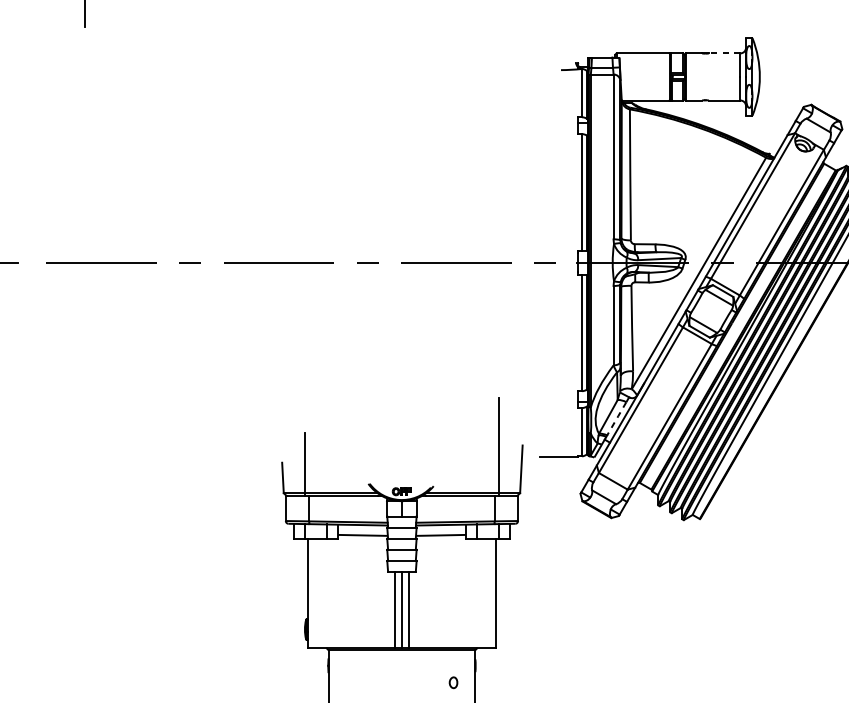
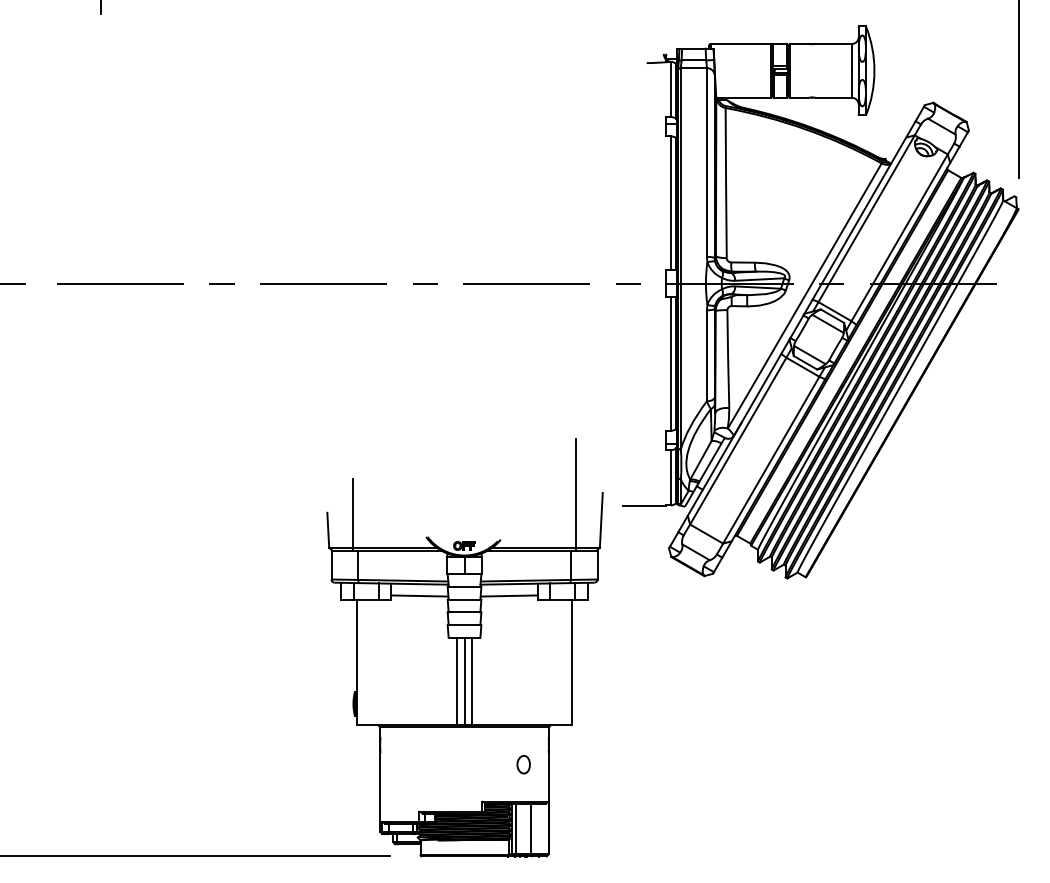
line: (724, 53) -> (833, 43), dashed -> solid
line: (616, 417) -> (710, 461), dashed -> solid
part: (453, 682) -> (523, 764), size x1.43

